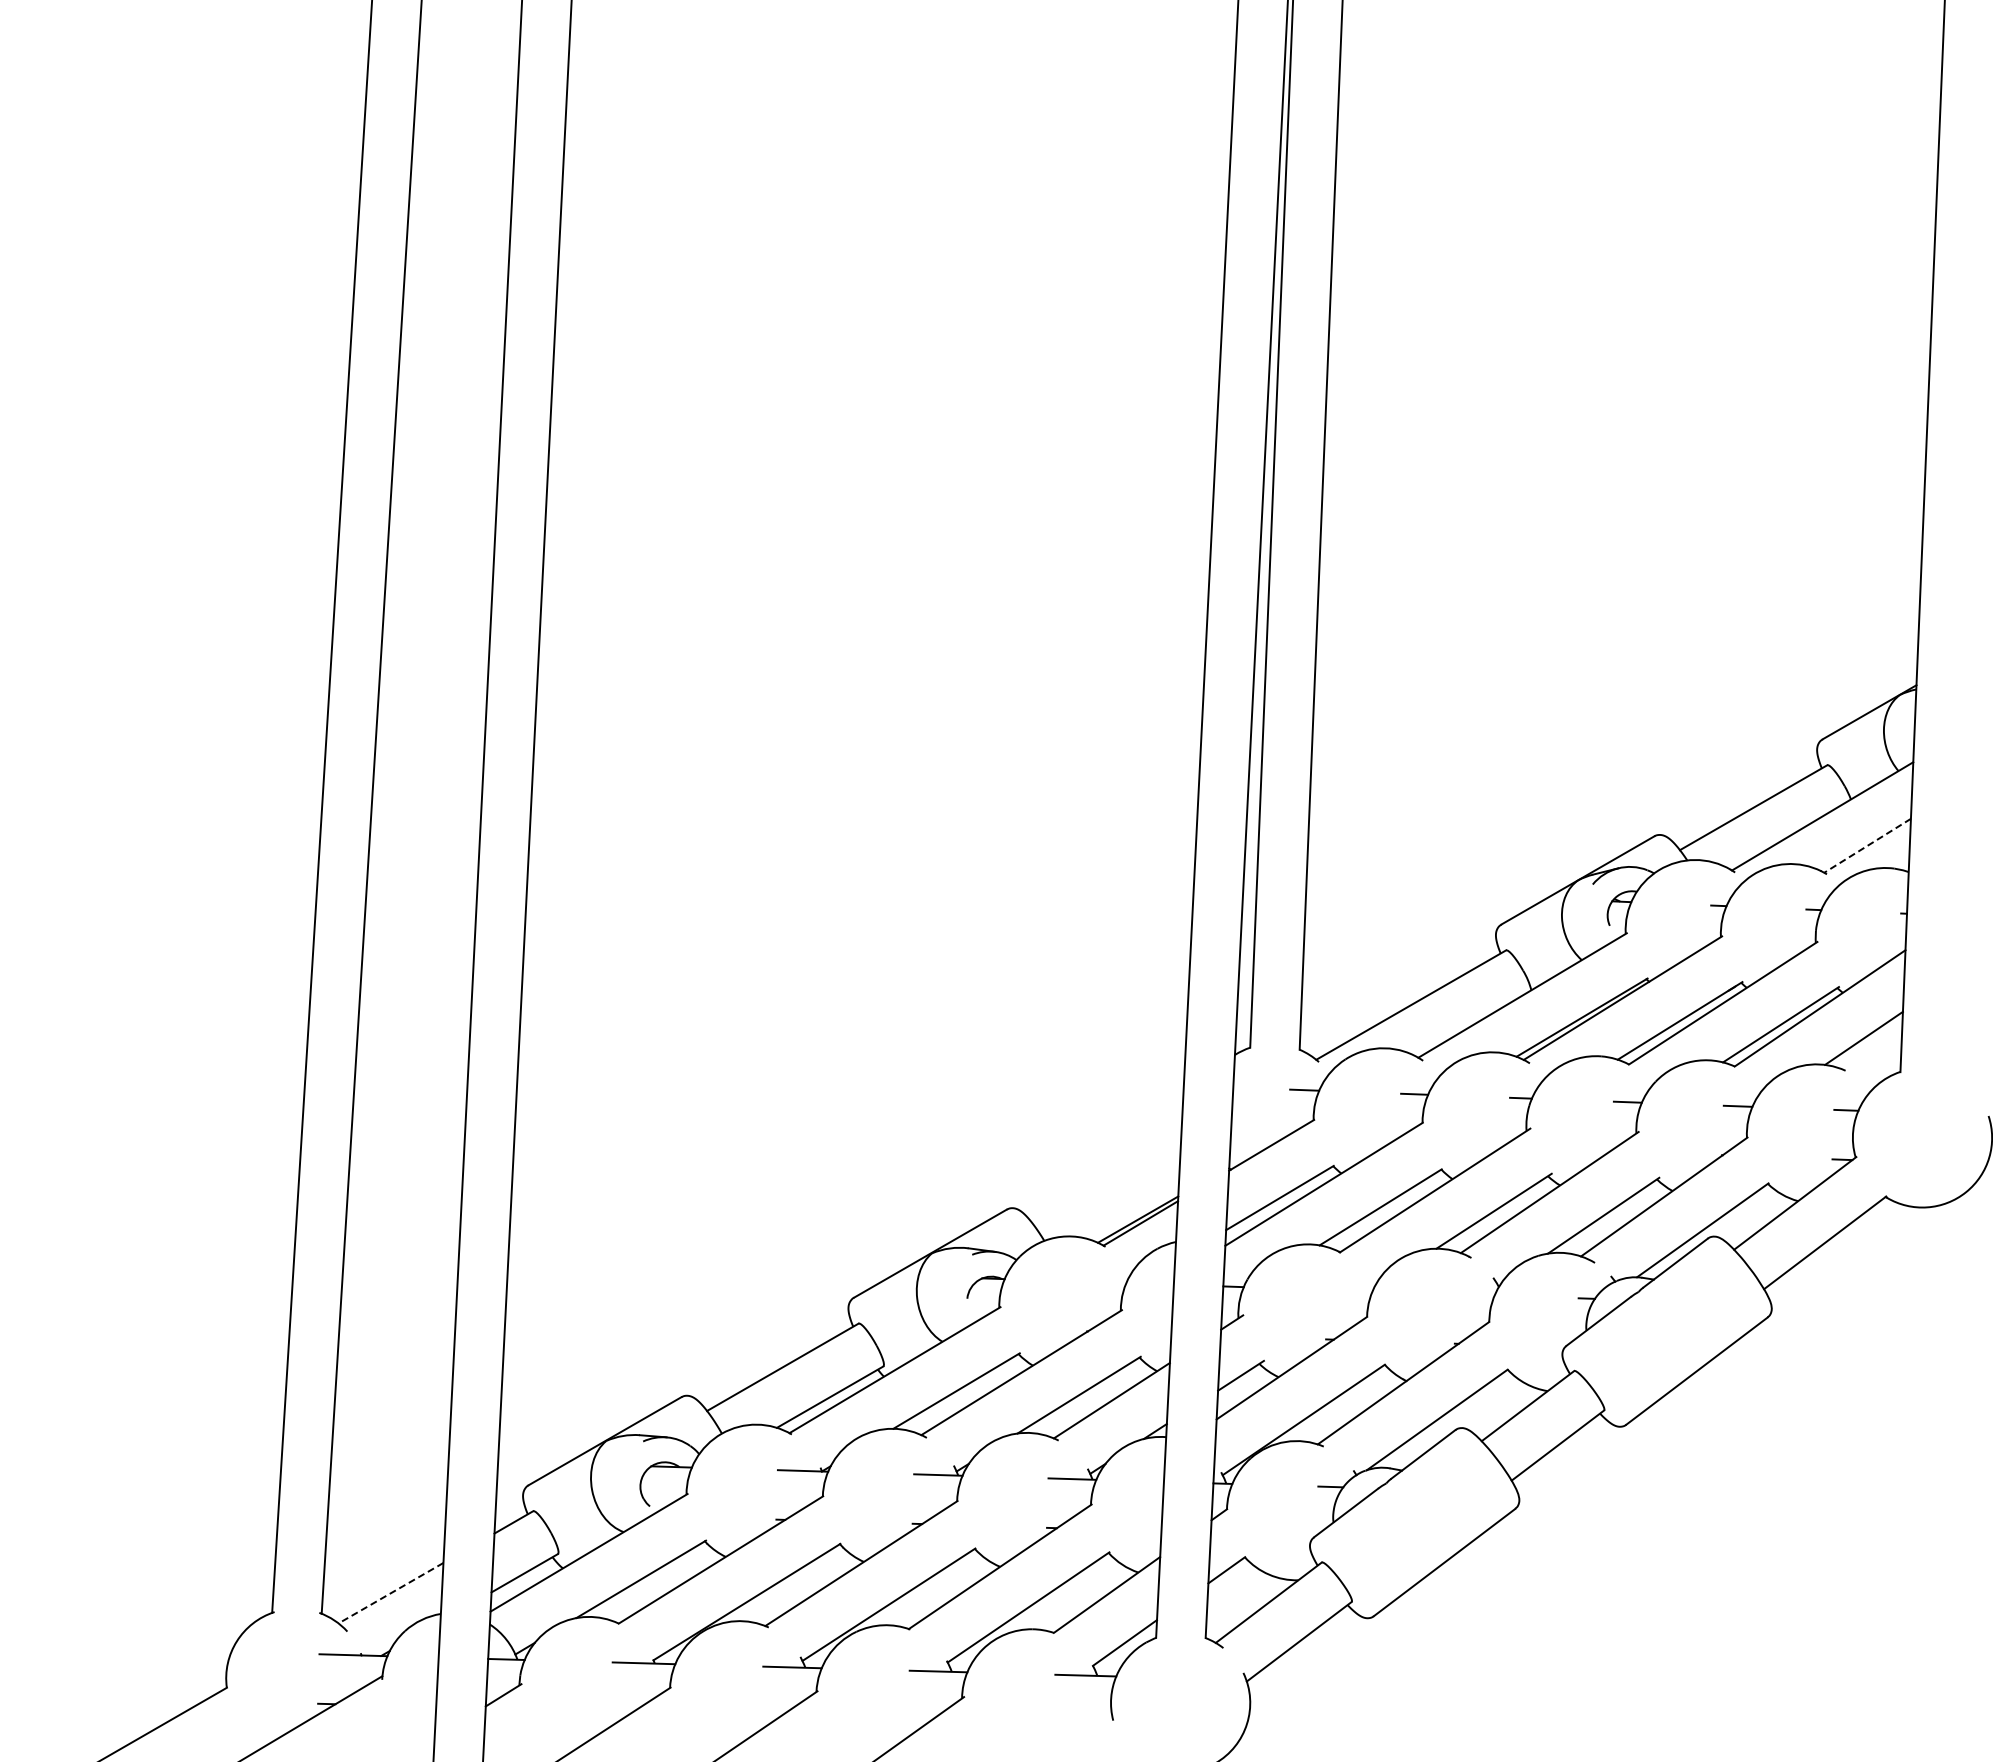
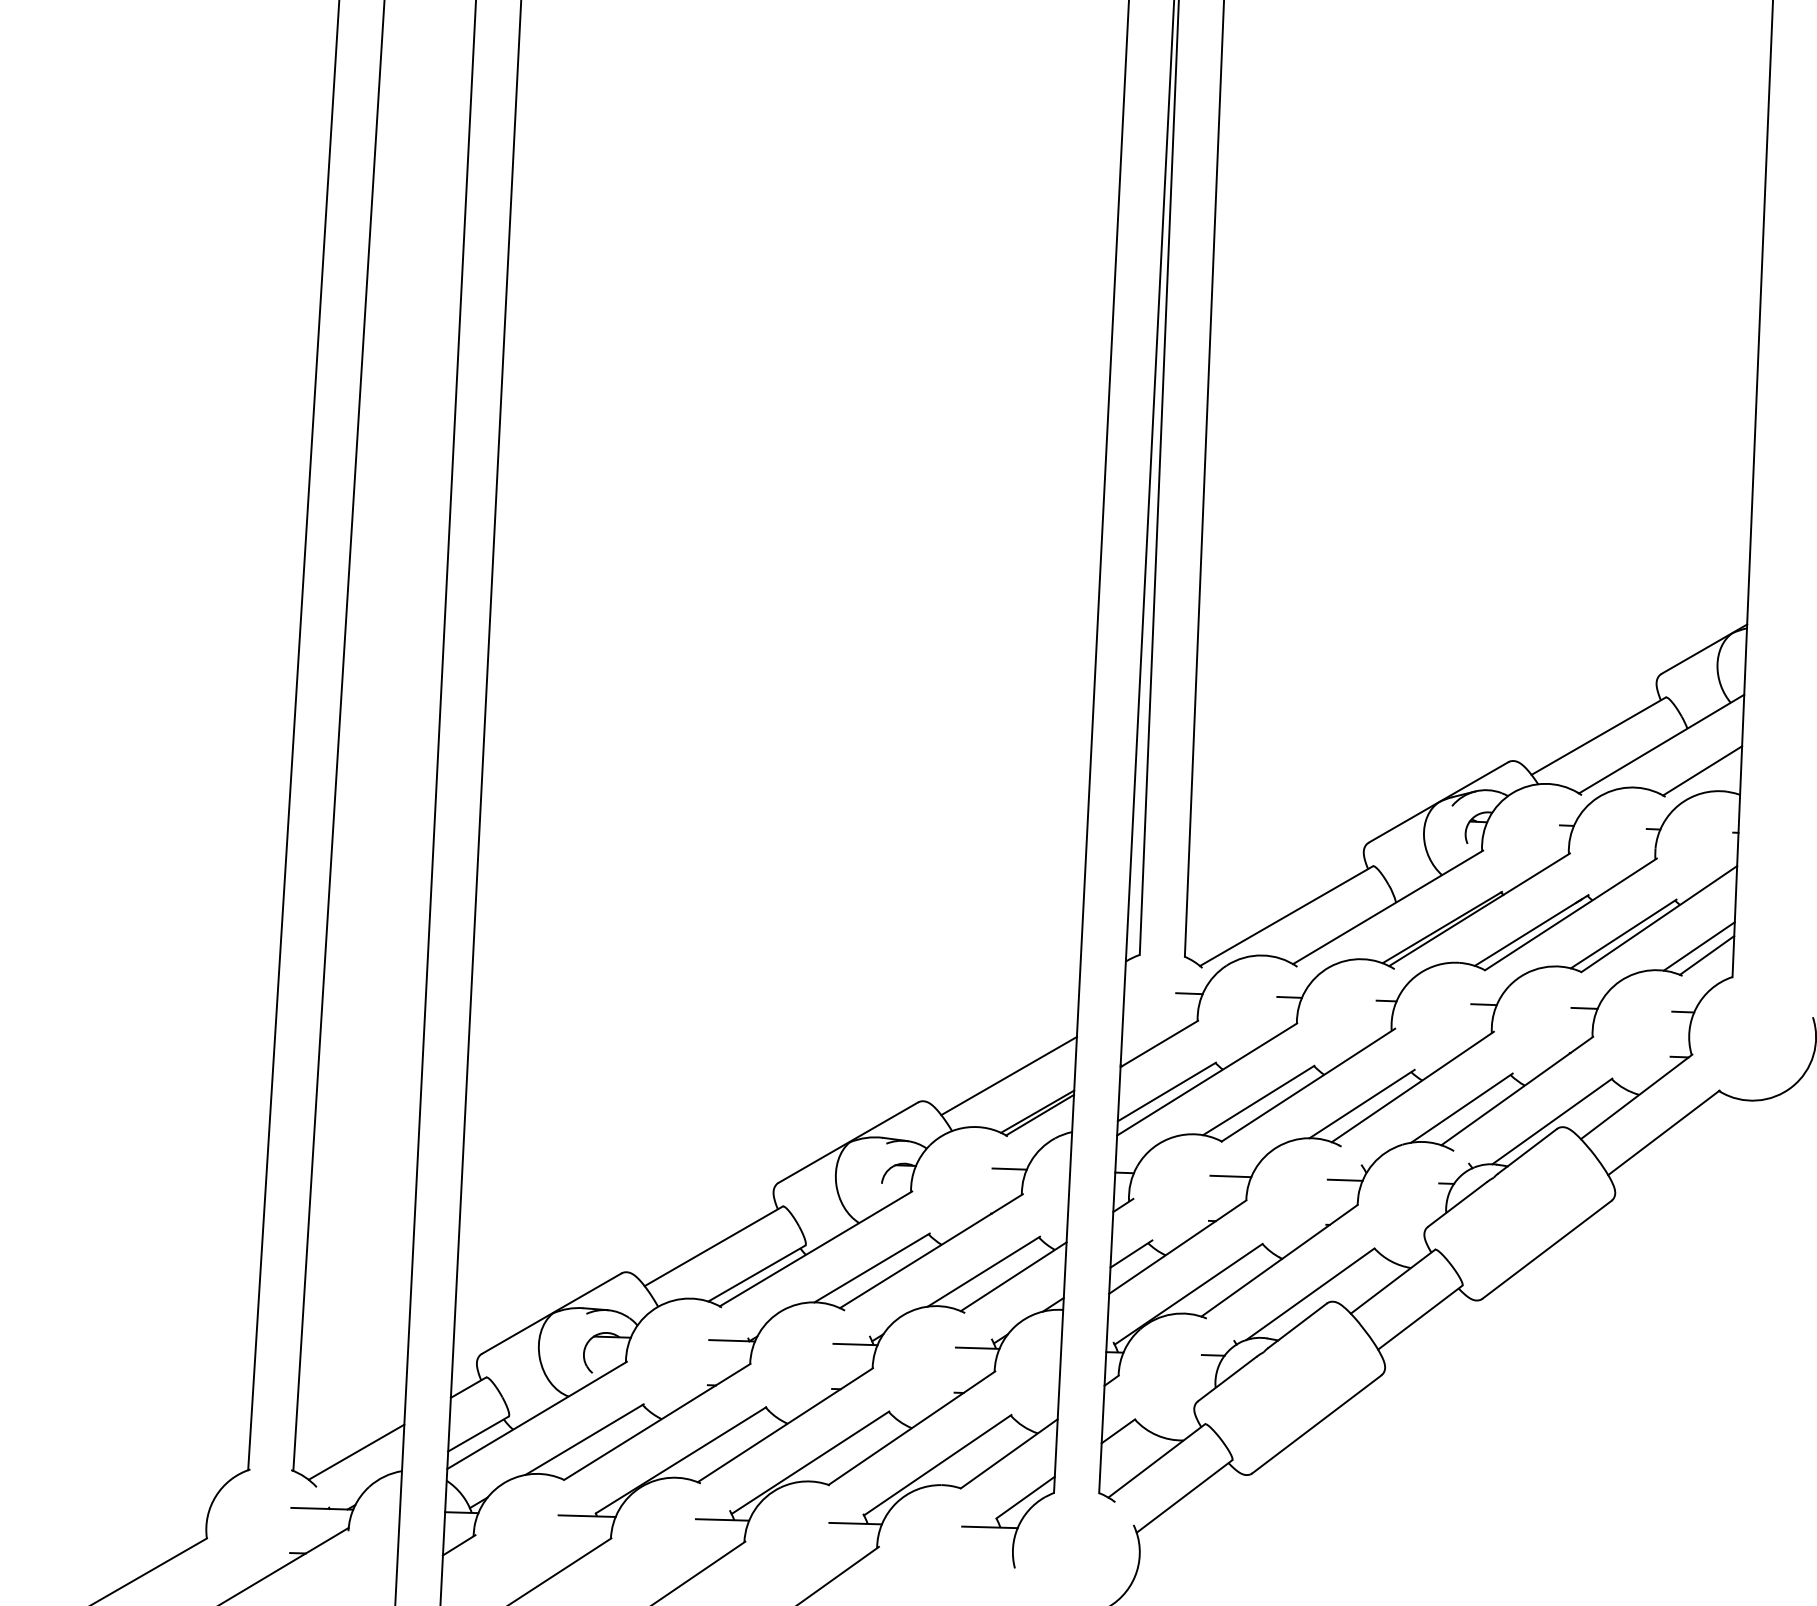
line: (1867, 846) -> (1702, 771), dashed -> solid
line: (1872, 1048) -> (1707, 955), added
line: (1106, 1180) -> (1008, 1076), added
line: (1107, 1282) -> (1009, 1169), added
line: (1349, 1290) -> (1230, 1176), added
line: (1475, 1294) -> (1345, 1179), added
line: (391, 1593) -> (356, 1452), dashed -> solid

